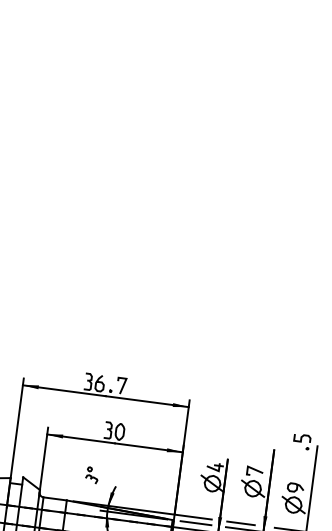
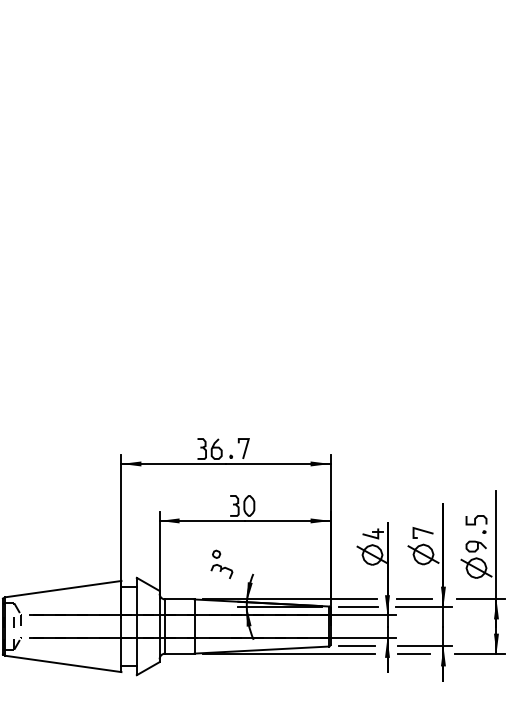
part: (302, 441) -> (476, 524), moved
part: (91, 474) -> (221, 563), size x1.43

